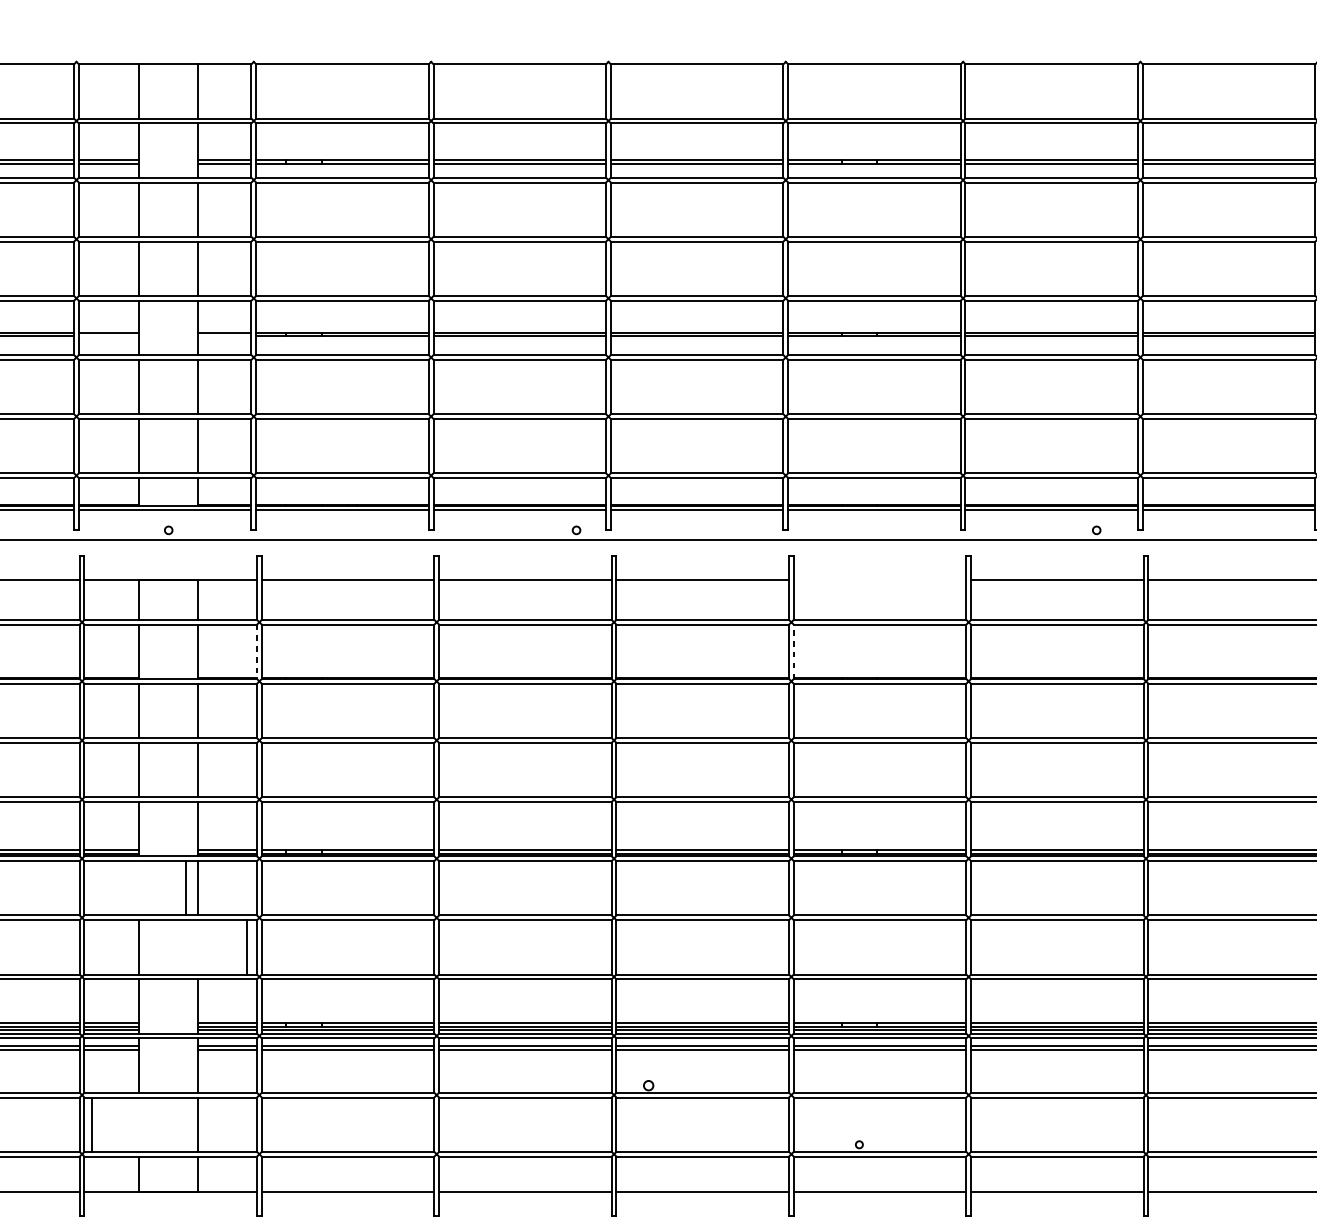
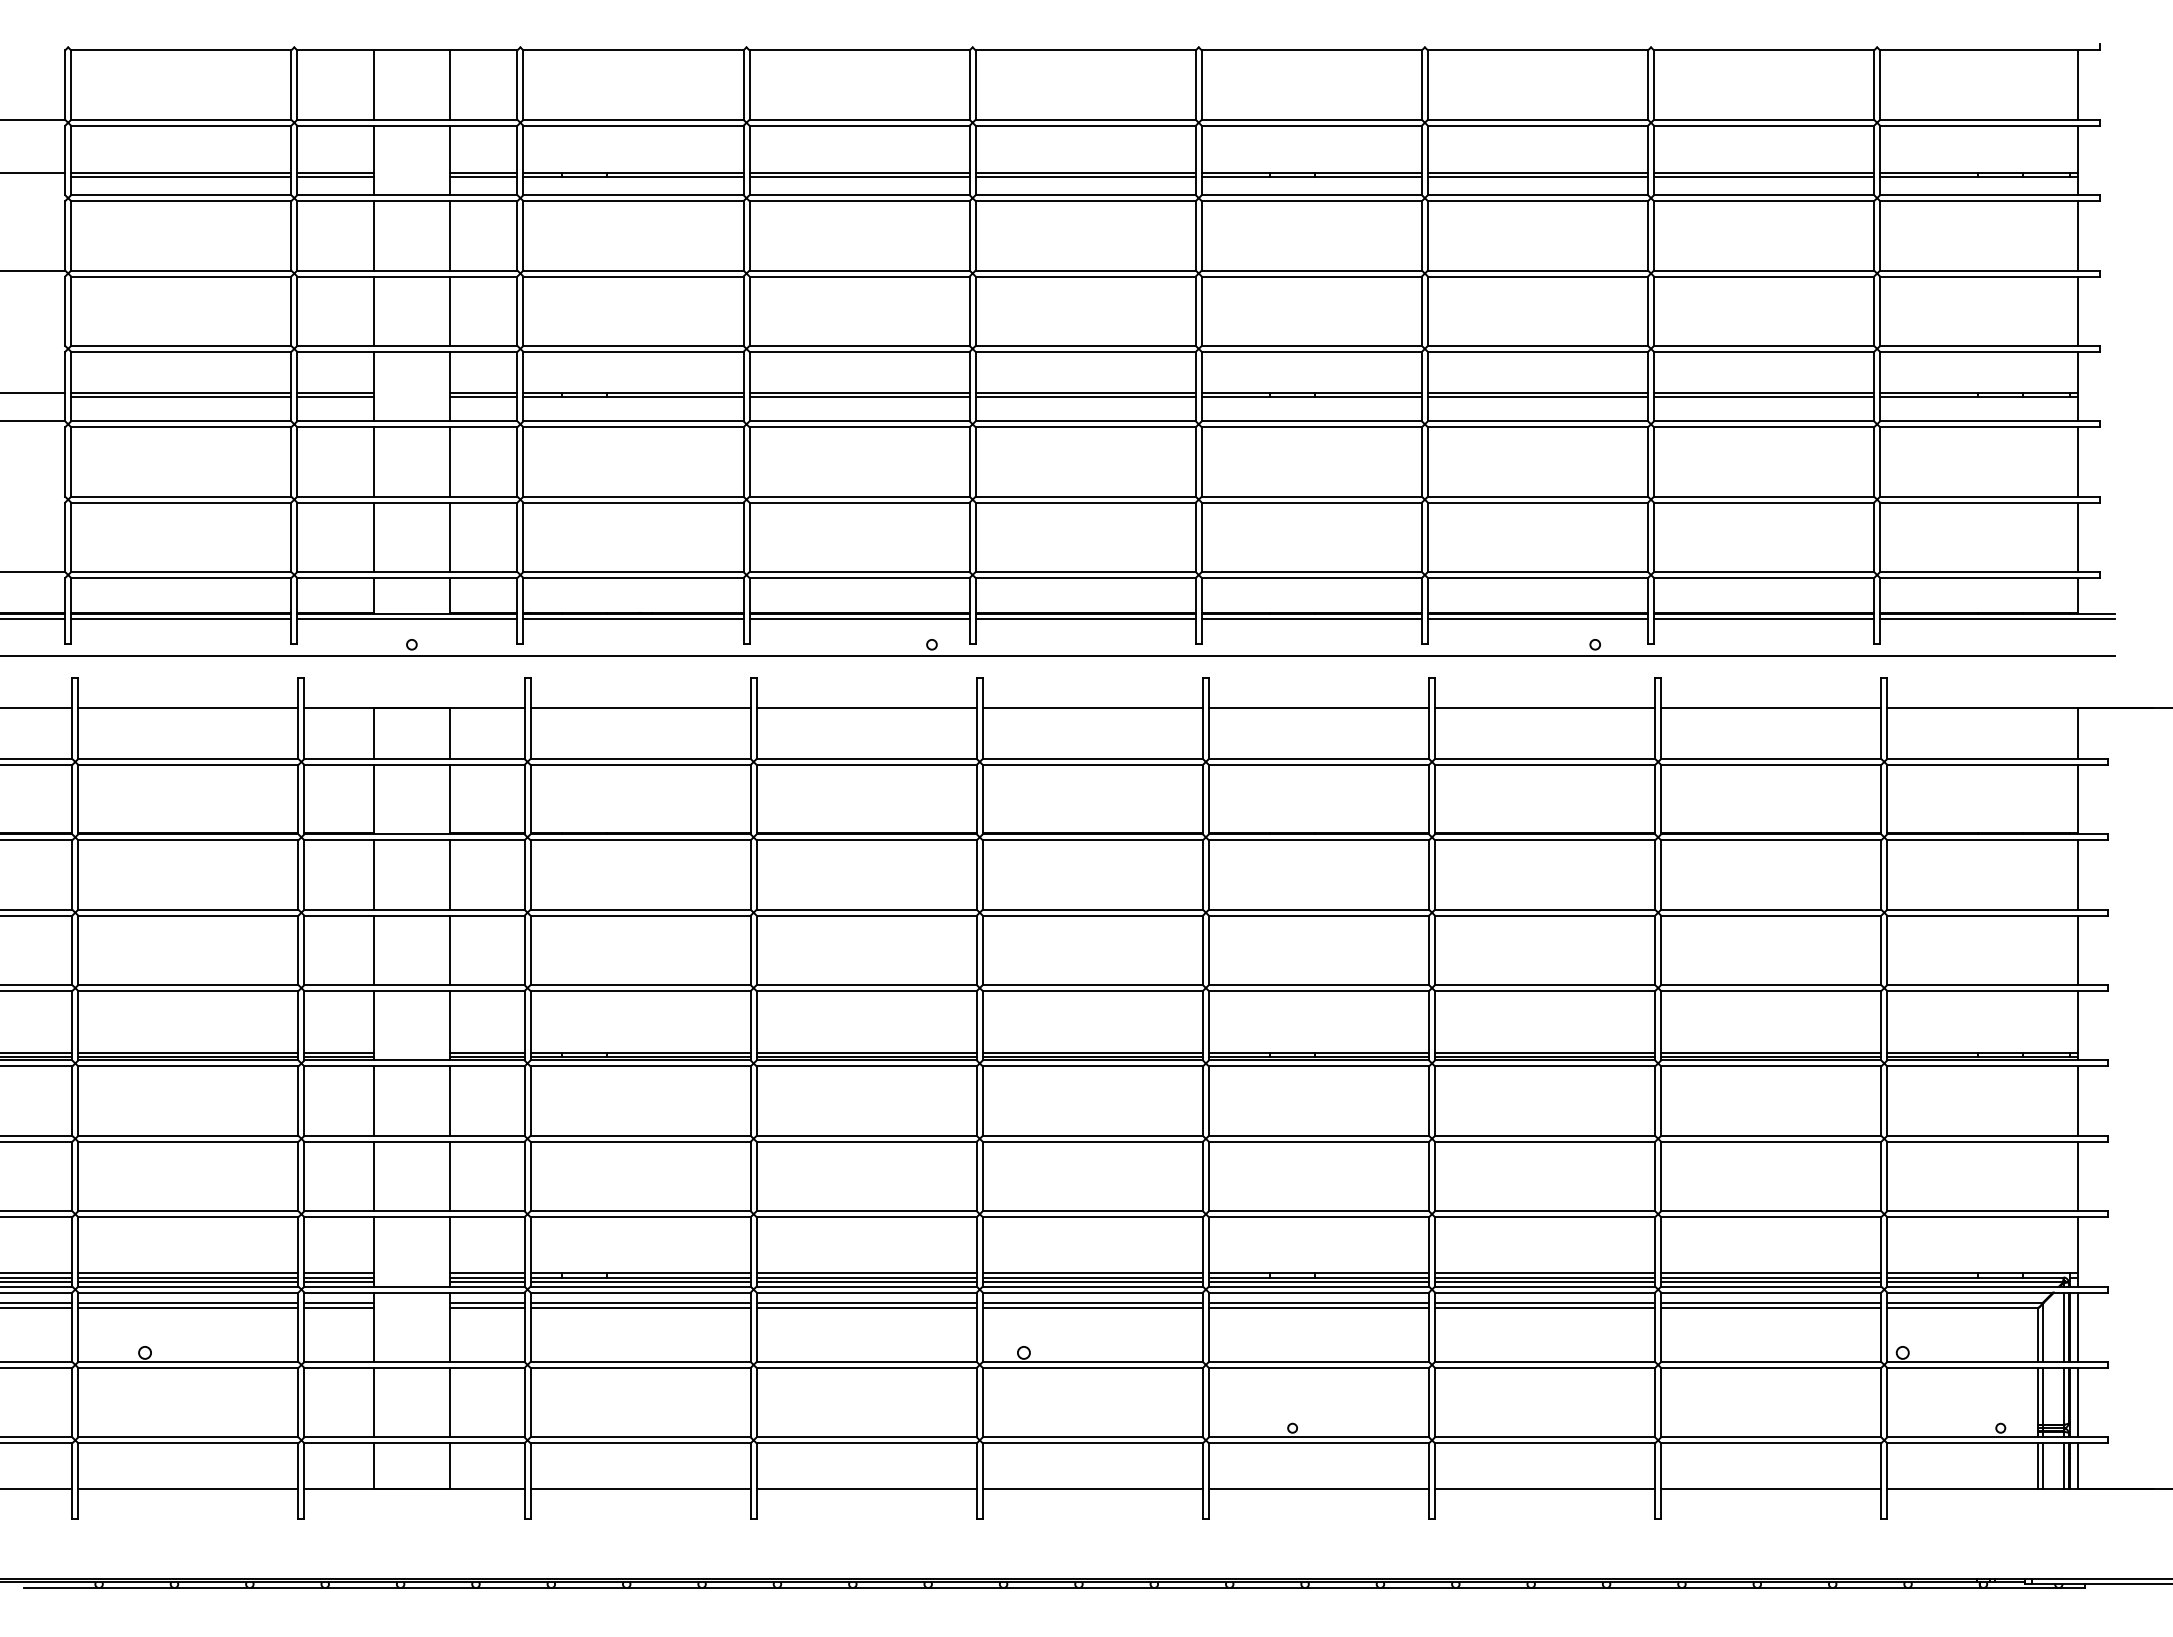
line: (108, 336) -> (335, 397), added
line: (224, 336) -> (483, 397), added
line: (879, 579) -> (1318, 707), added
line: (257, 651) -> (524, 799), dashed -> solid
line: (793, 651) -> (1208, 799), dashed -> solid
line: (186, 887) -> (374, 1100), moved
line: (246, 947) -> (449, 1176), moved
line: (92, 1124) -> (374, 1402), moved

